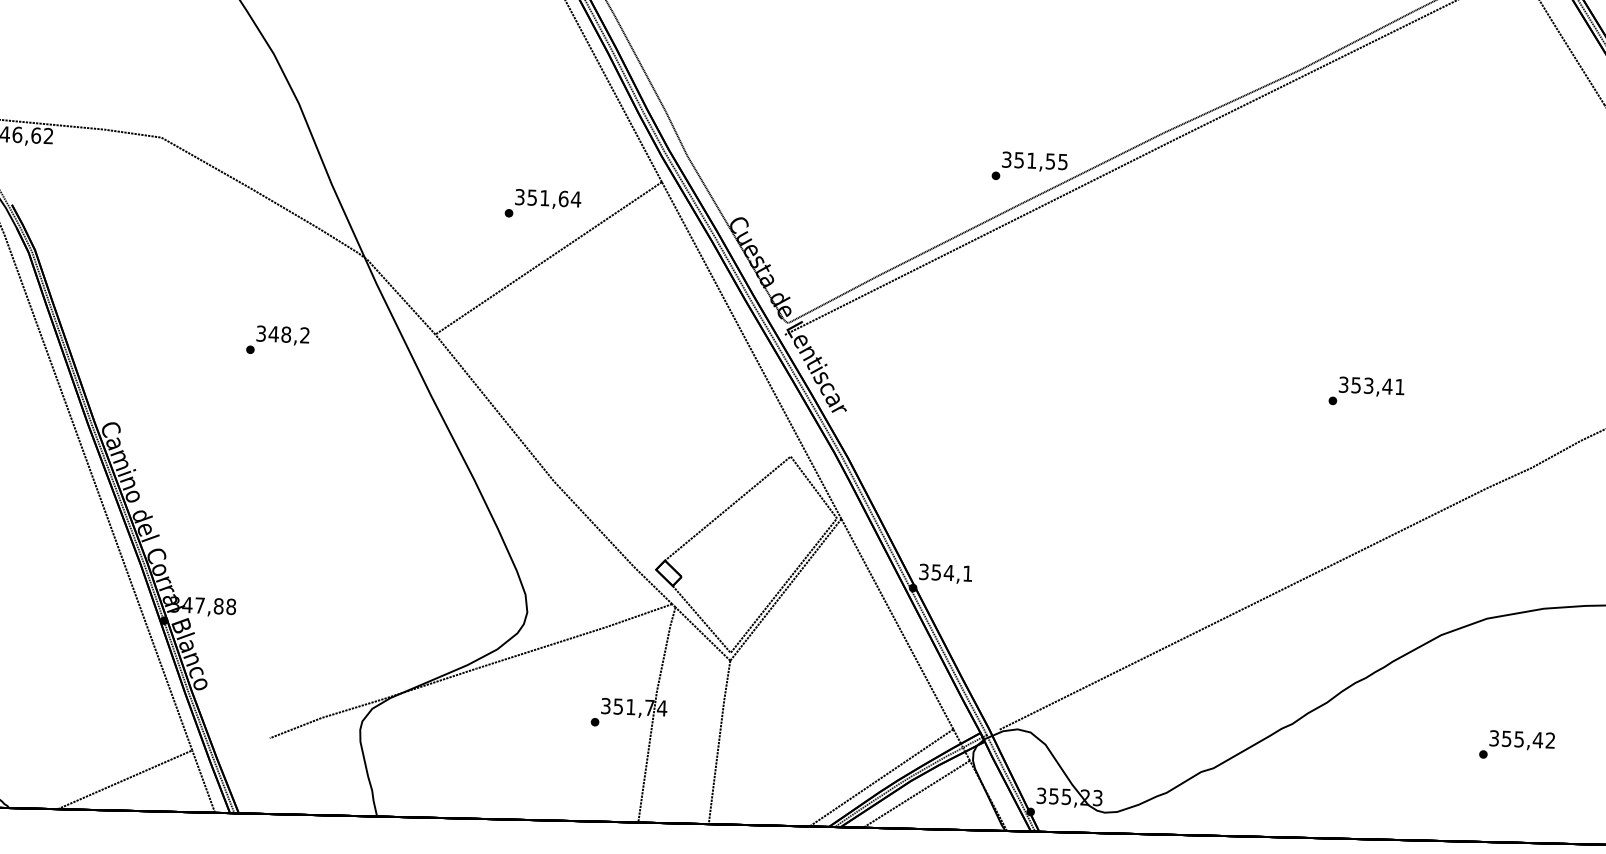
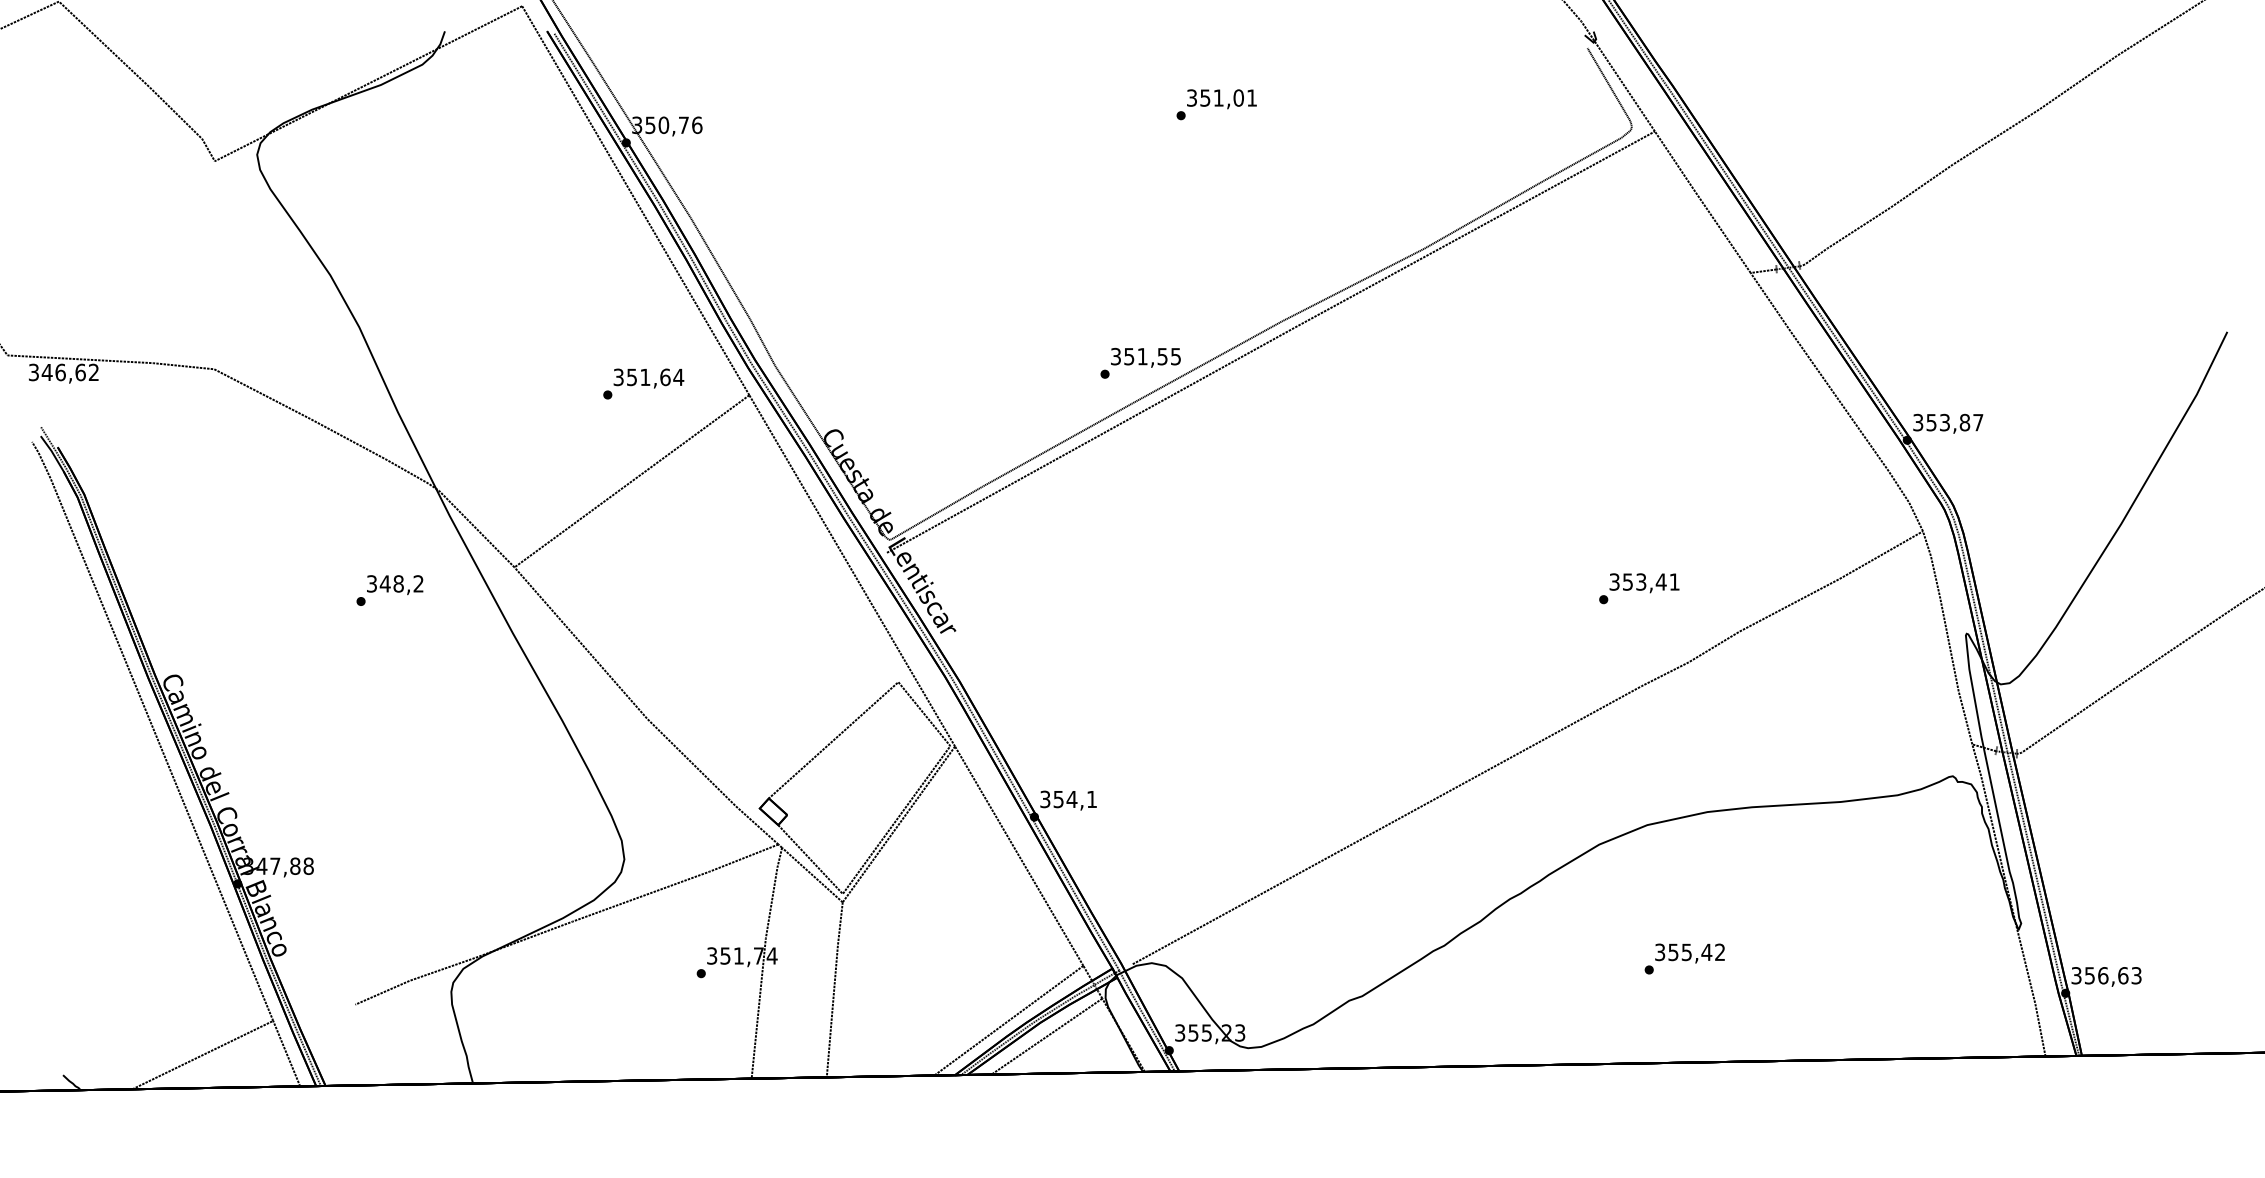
text: (542, 203) -> (643, 383), moved
text: (277, 340) -> (389, 590), moved
text: (1366, 391) -> (1639, 588), moved

